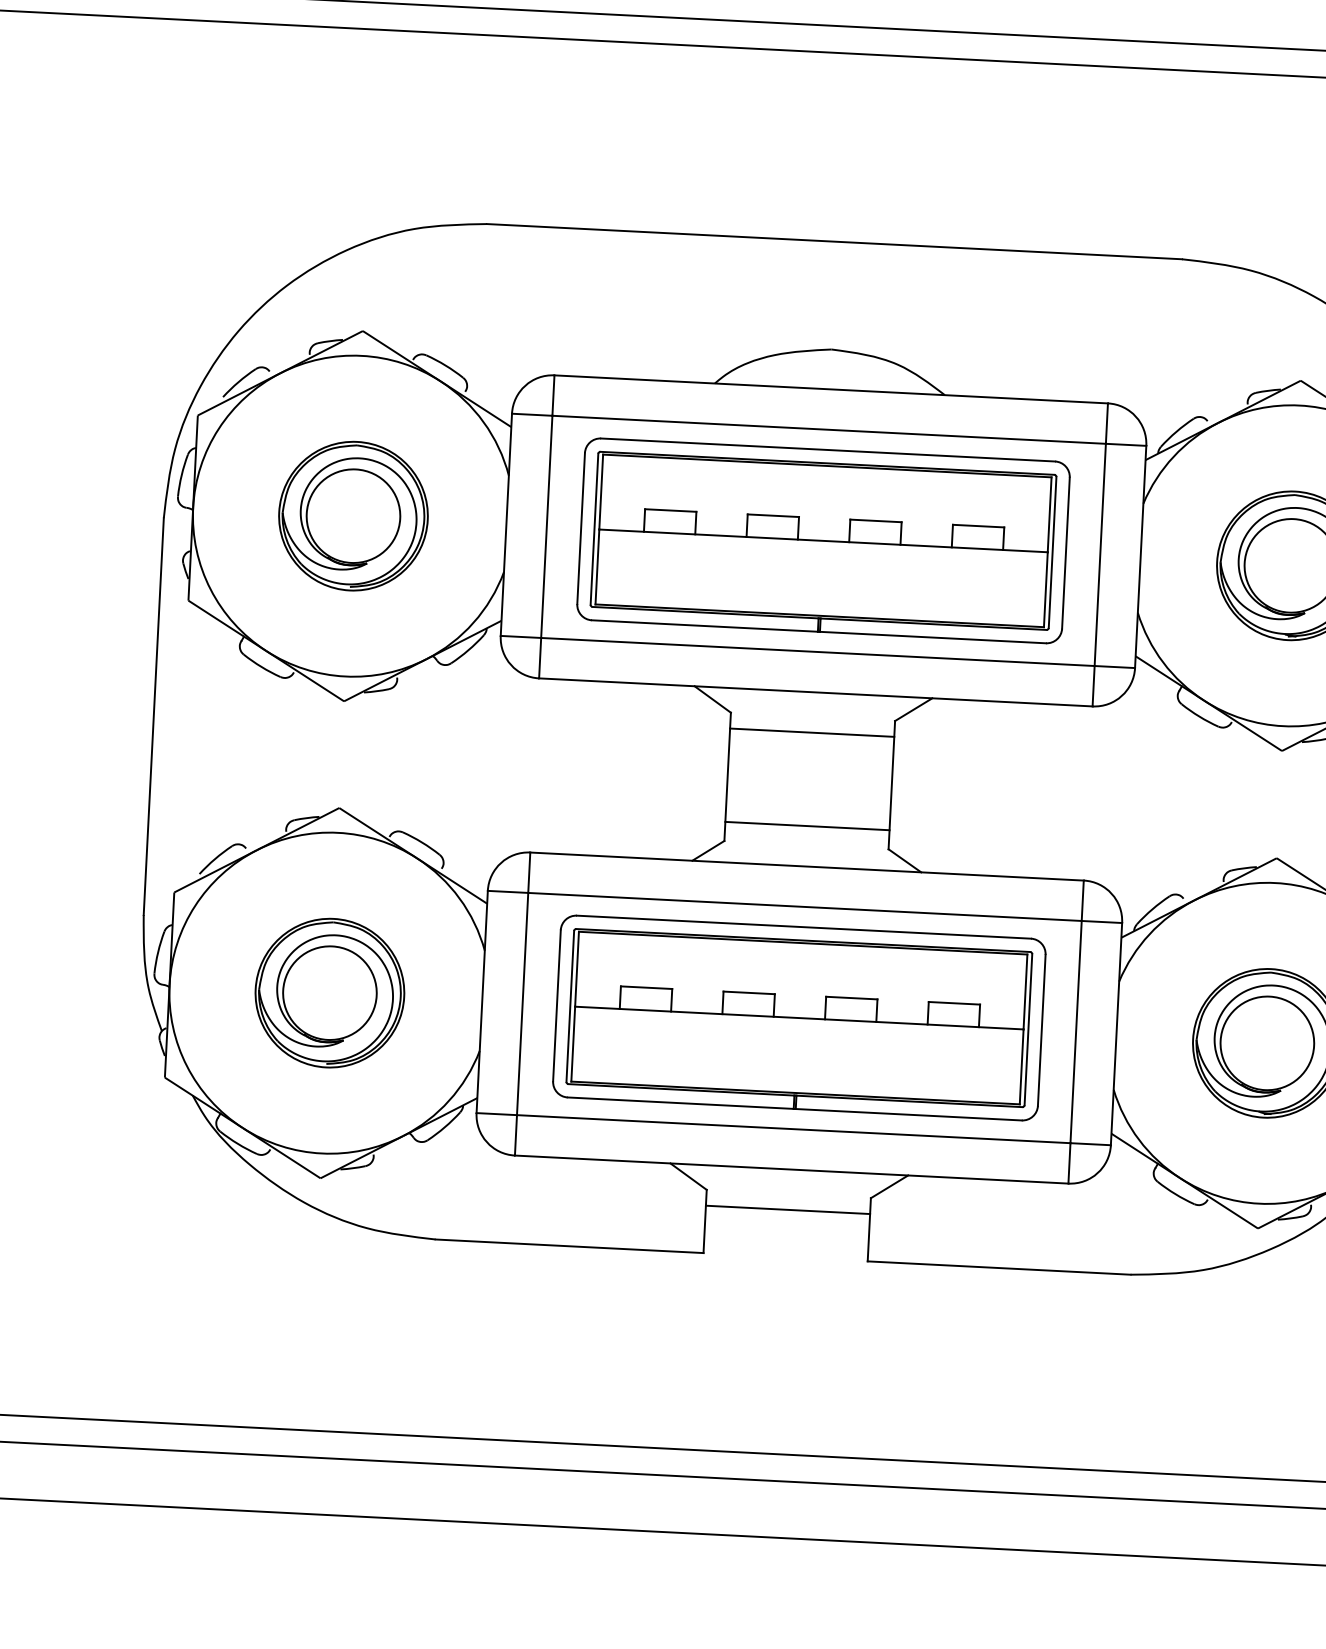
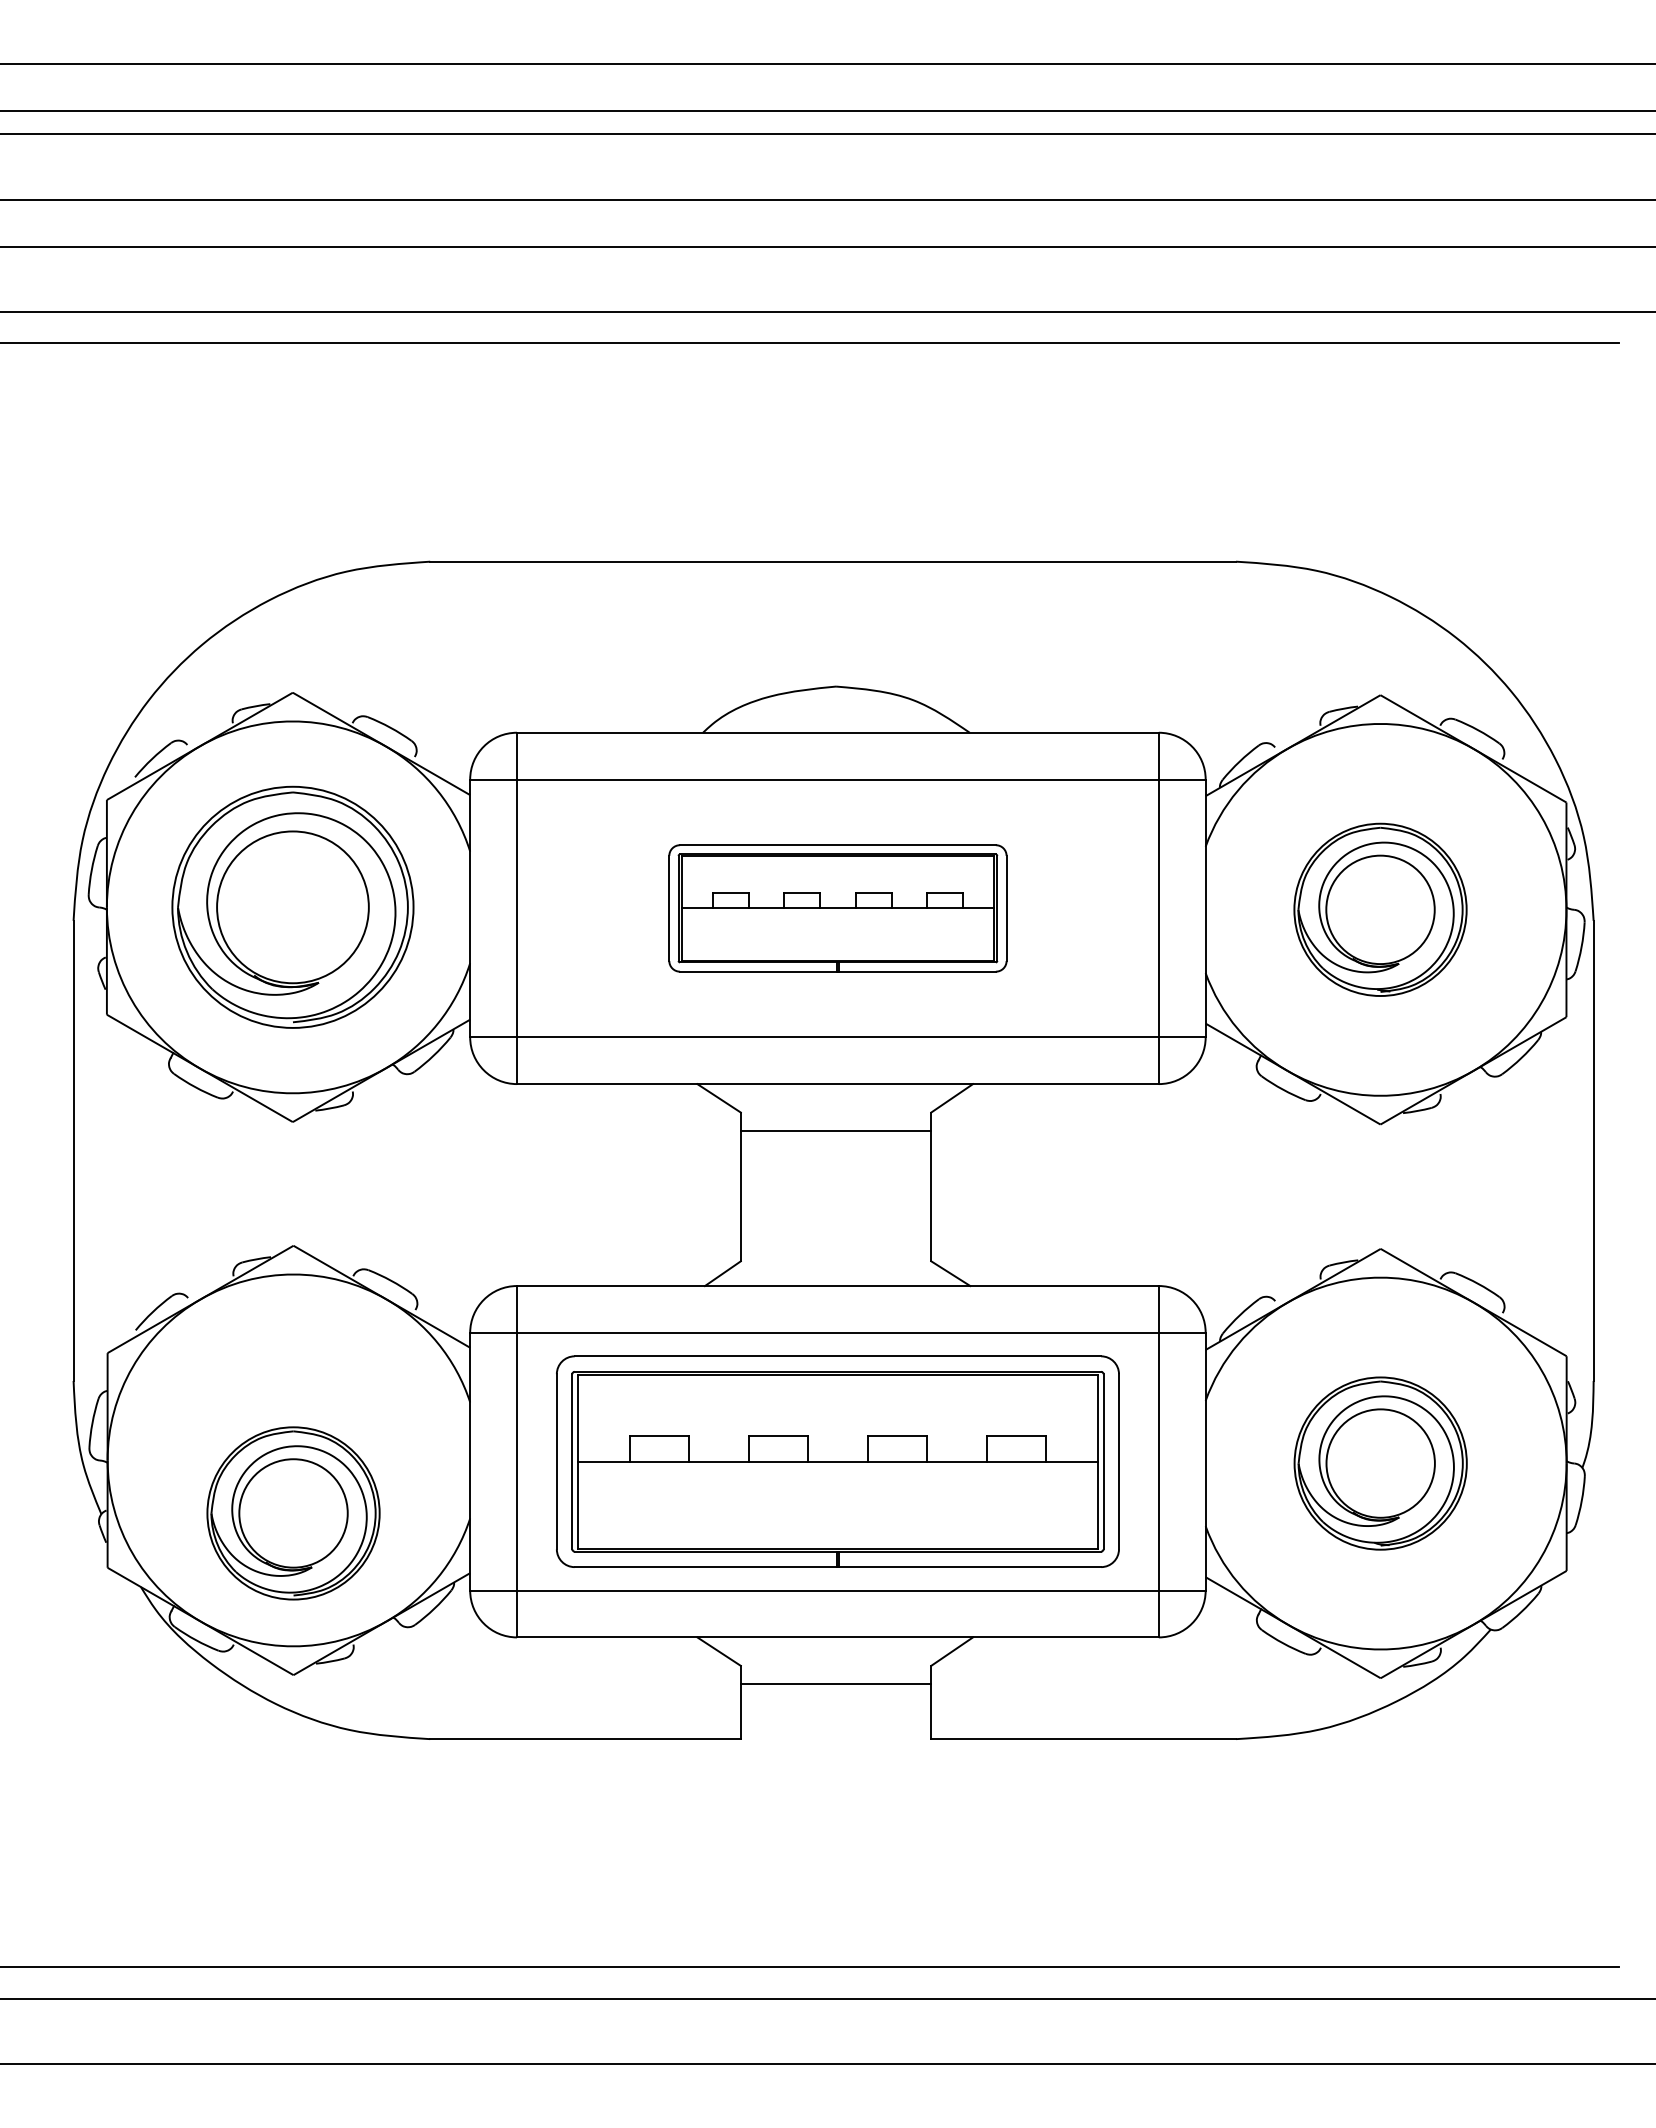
part: (353, 516) -> (292, 907), size x1.4
part: (823, 540) -> (837, 908), size x0.6
line: (806, 826) -> (835, 1239), removed
part: (329, 993) -> (293, 1513), moved

